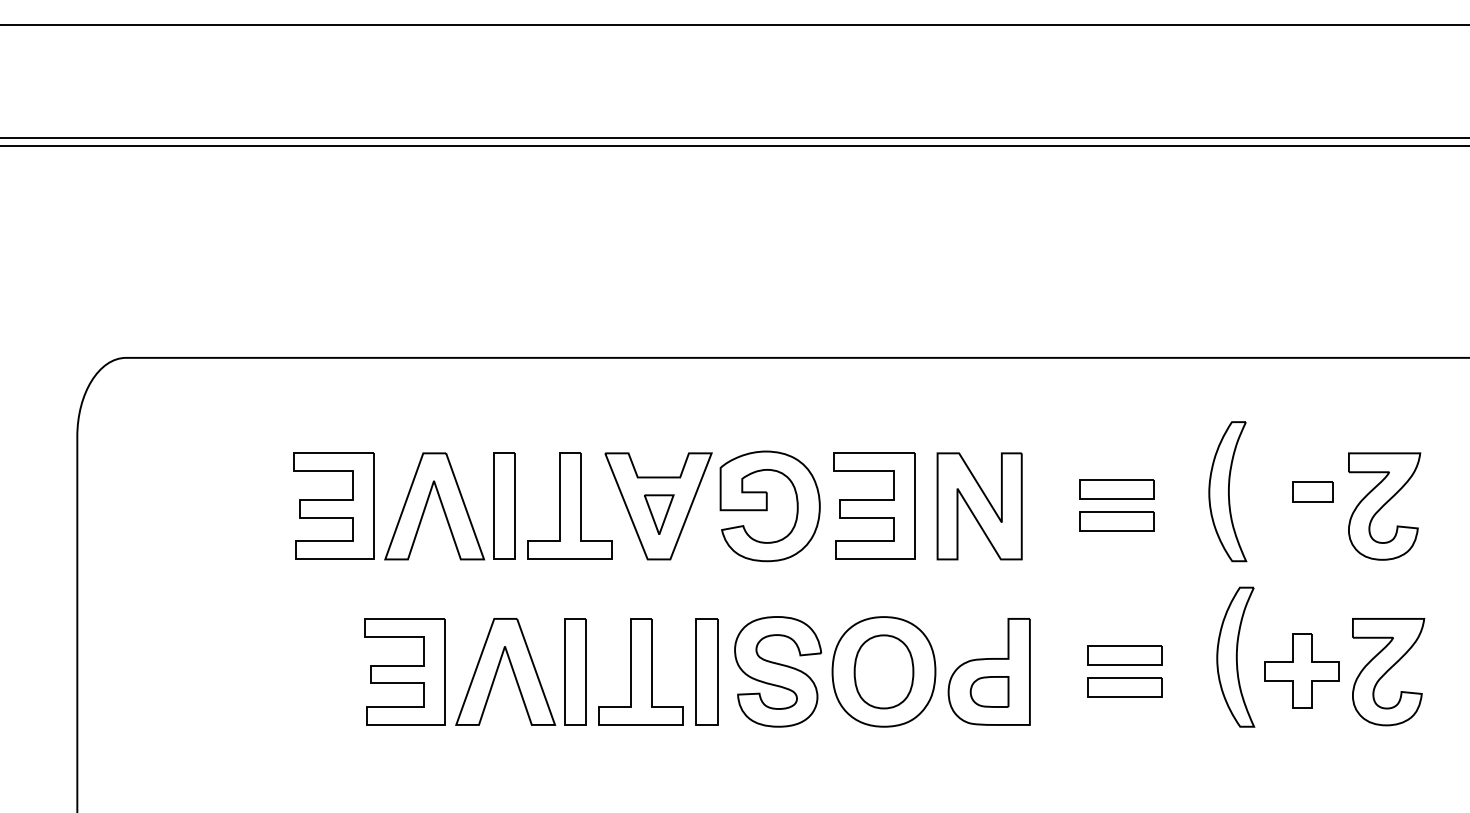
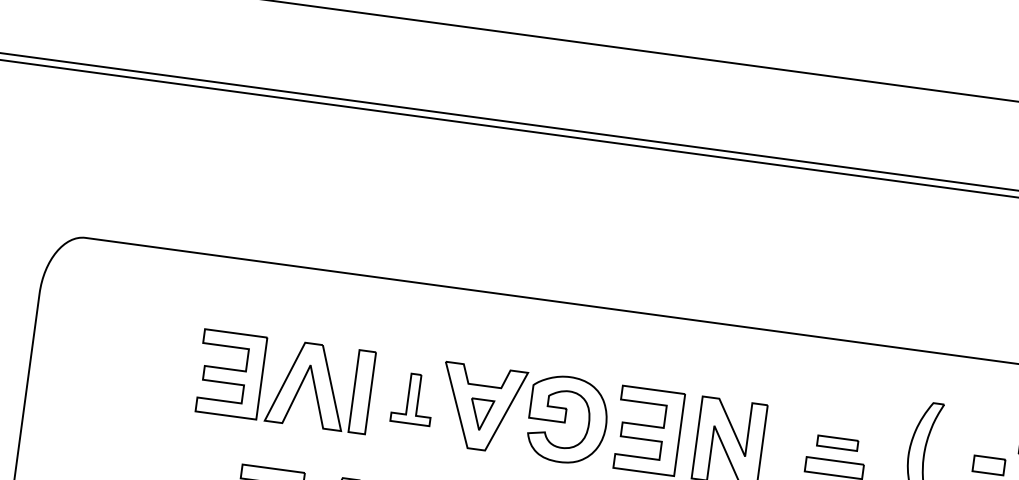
part: (1116, 489) -> (837, 443), size x0.7
part: (569, 505) -> (412, 398), size x0.6

